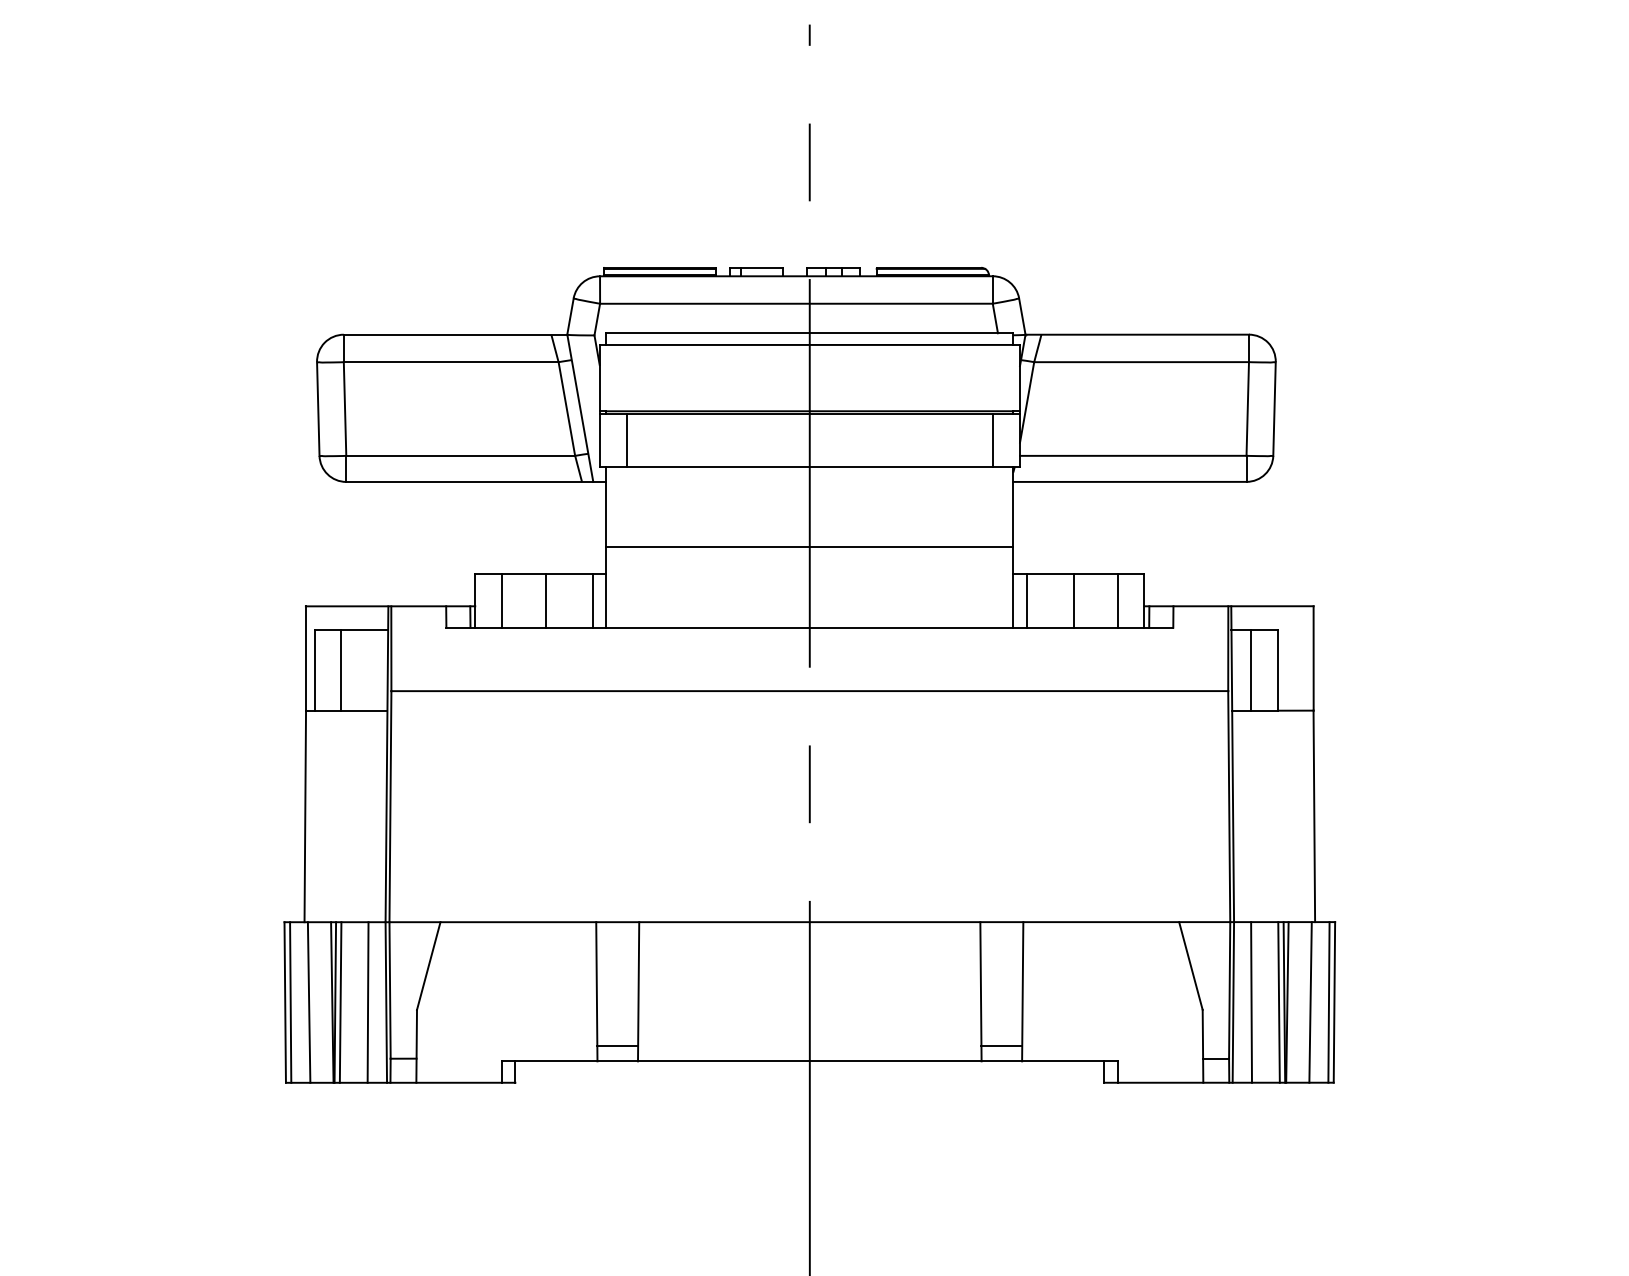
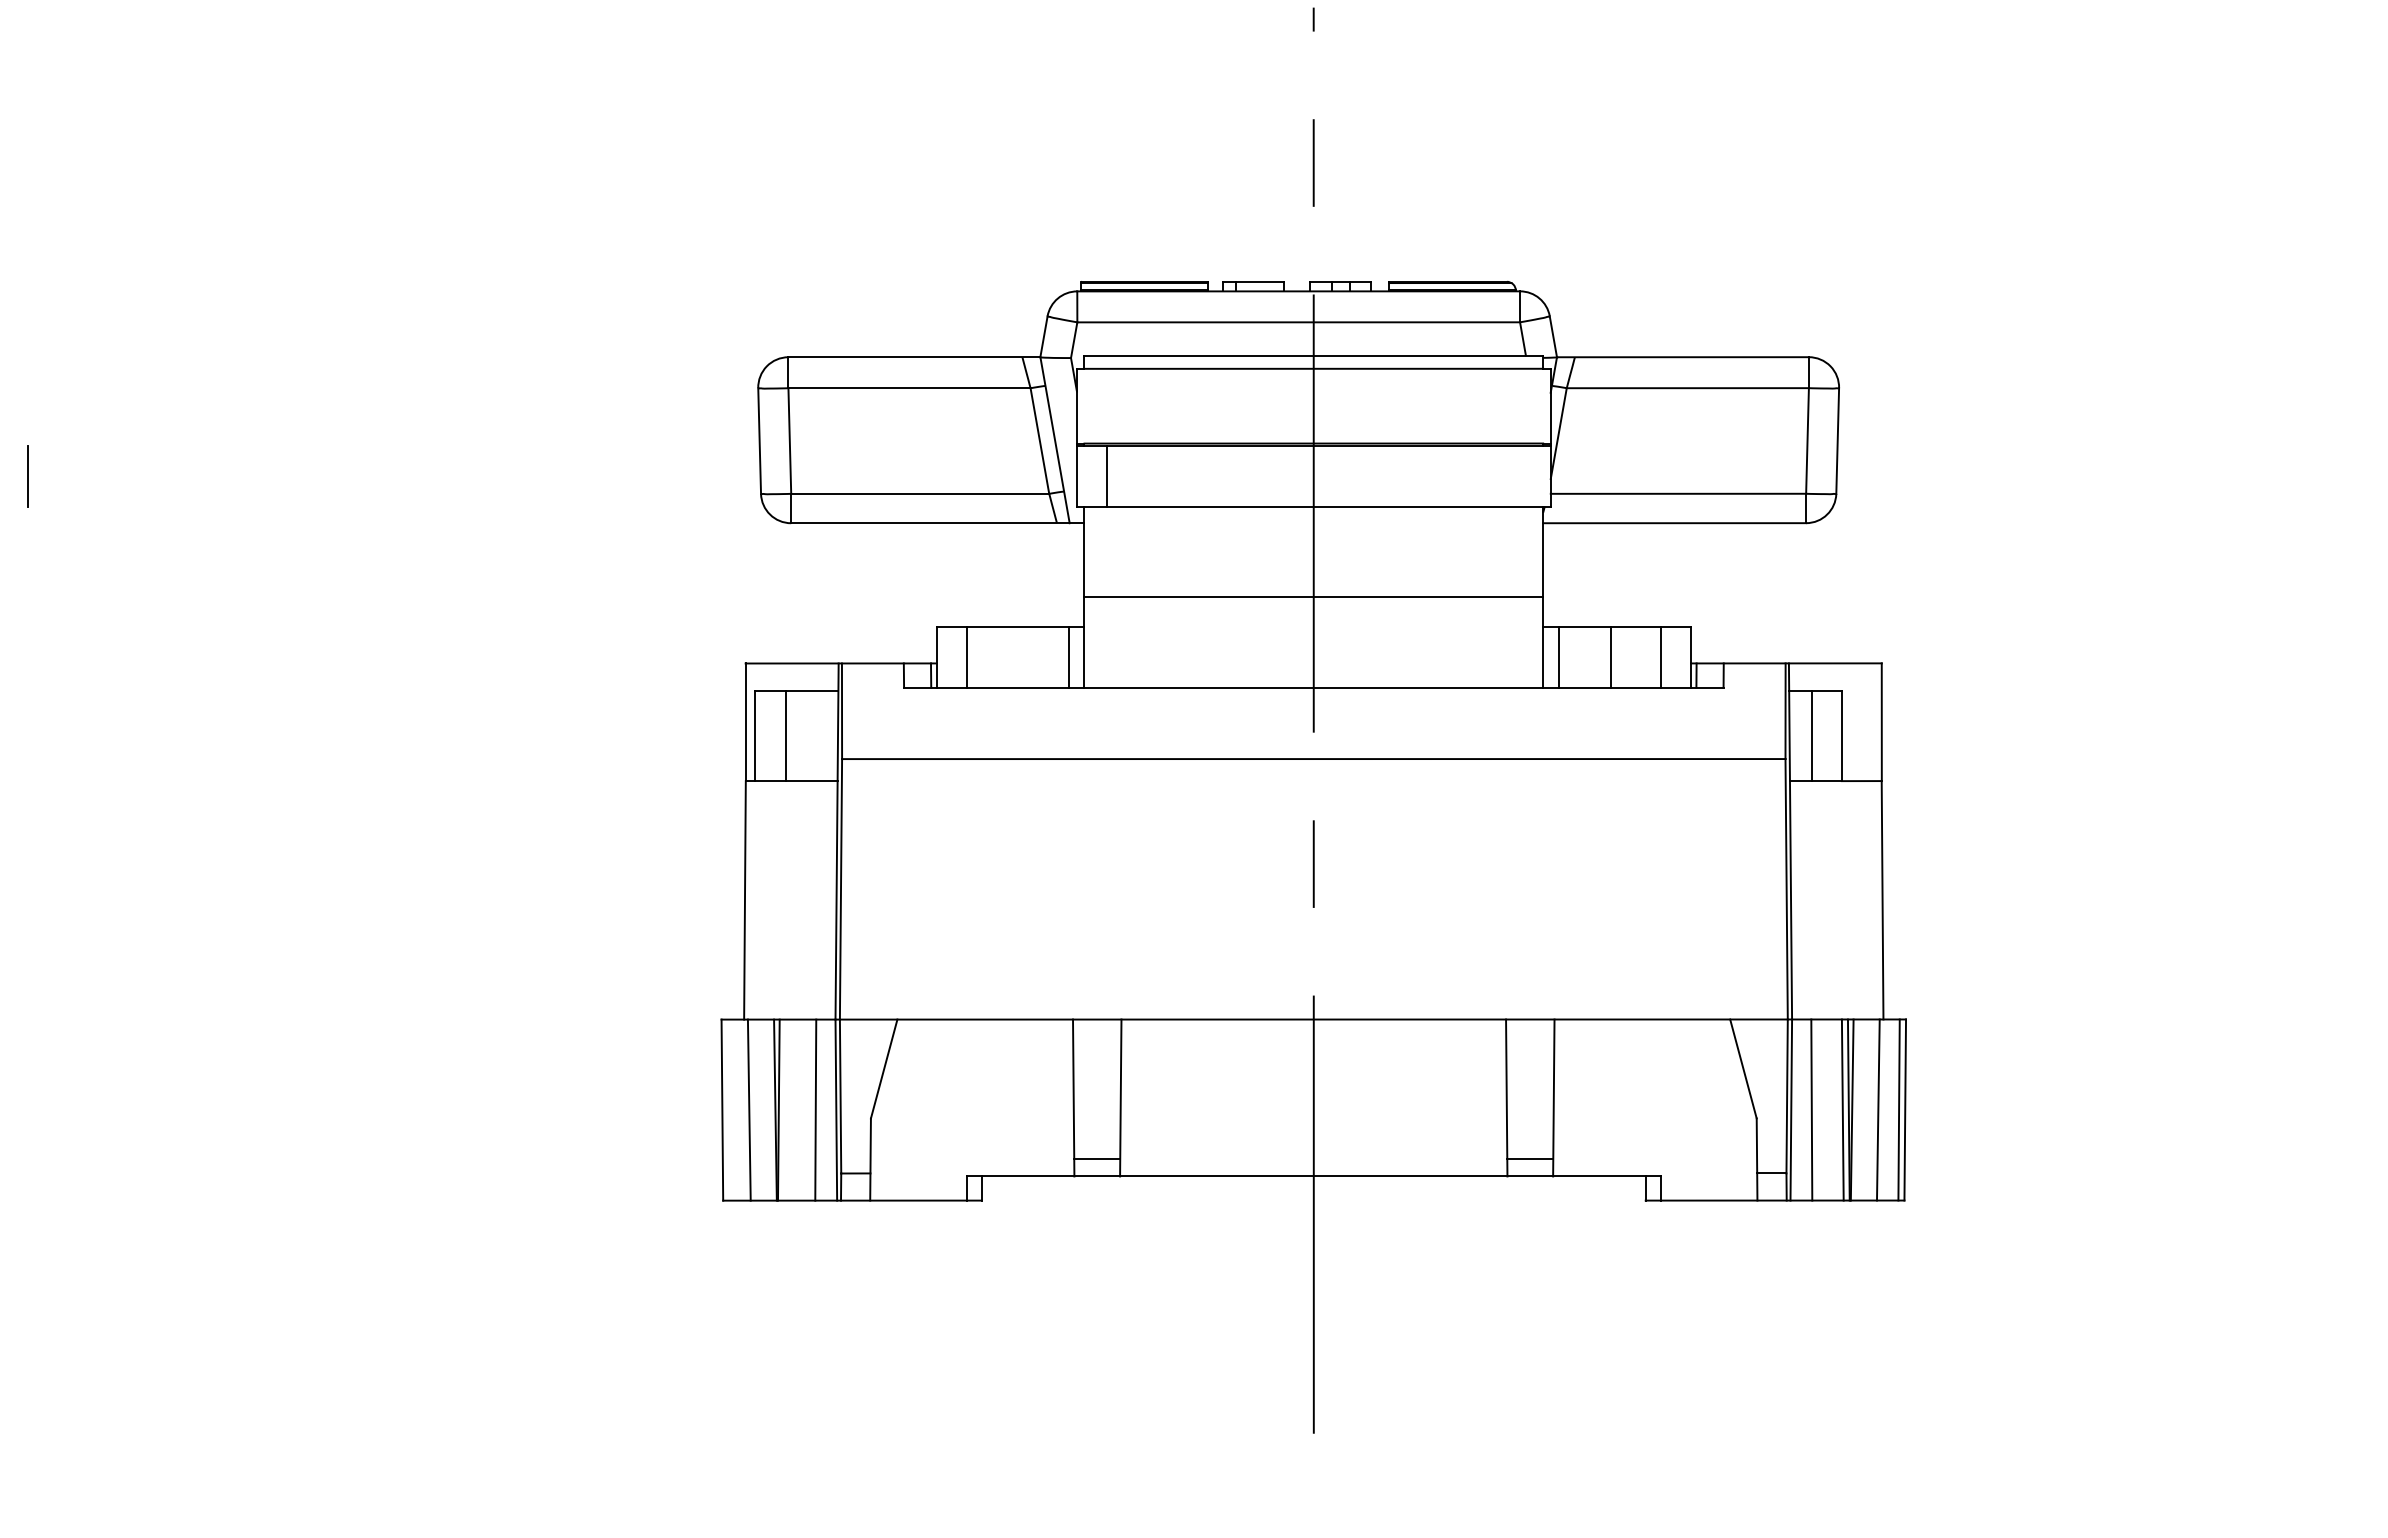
line: (993, 440) -> (1520, 476), removed
line: (546, 601) -> (1016, 657), removed
line: (290, 1001) -> (728, 1109), removed
line: (340, 1001) -> (784, 1109), removed

